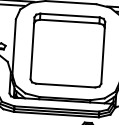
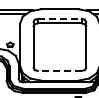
line: (70, 15) -> (60, 18), solid -> dashed
line: (65, 85) -> (59, 70), solid -> dashed

